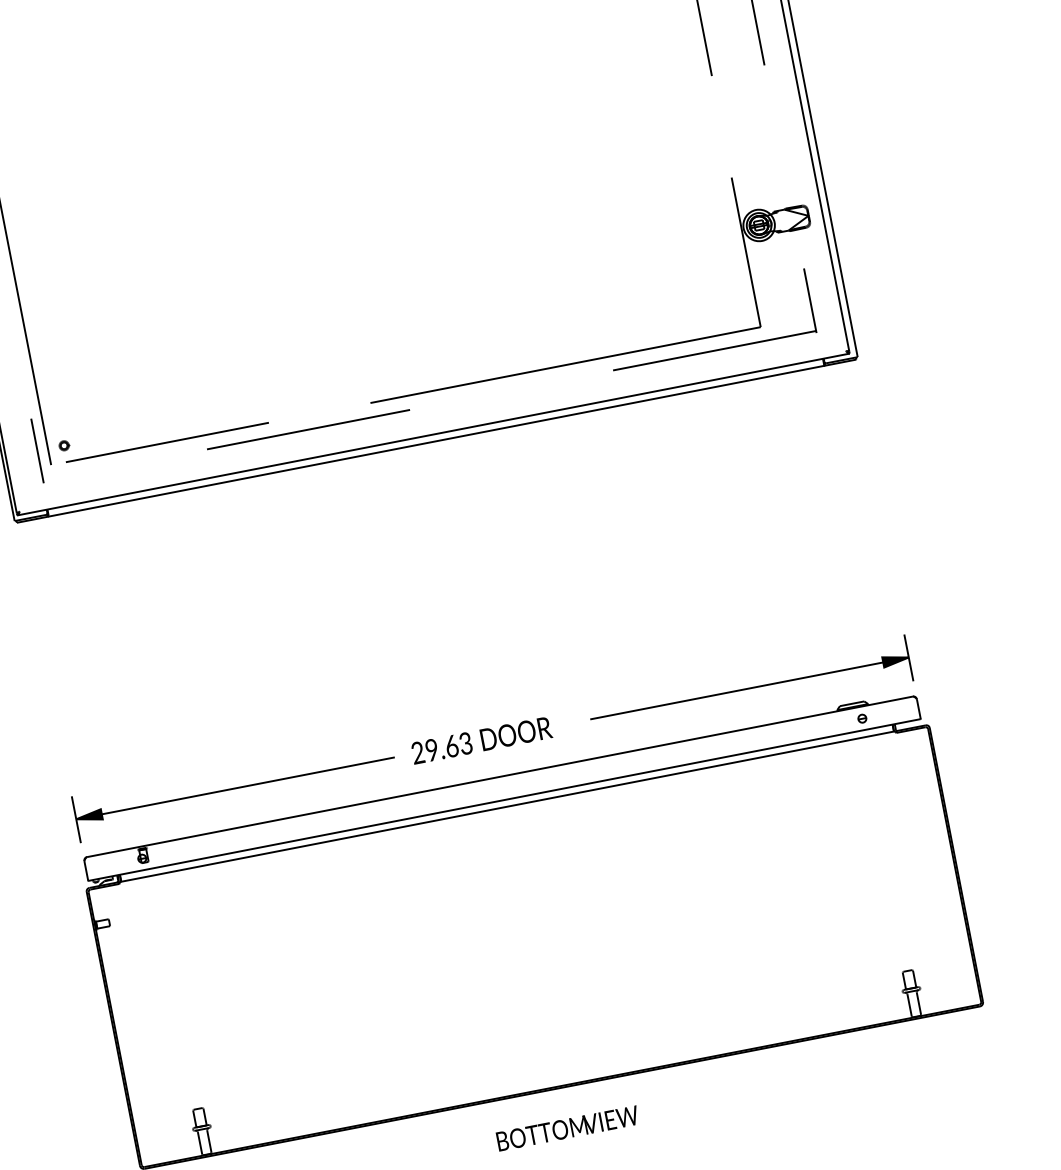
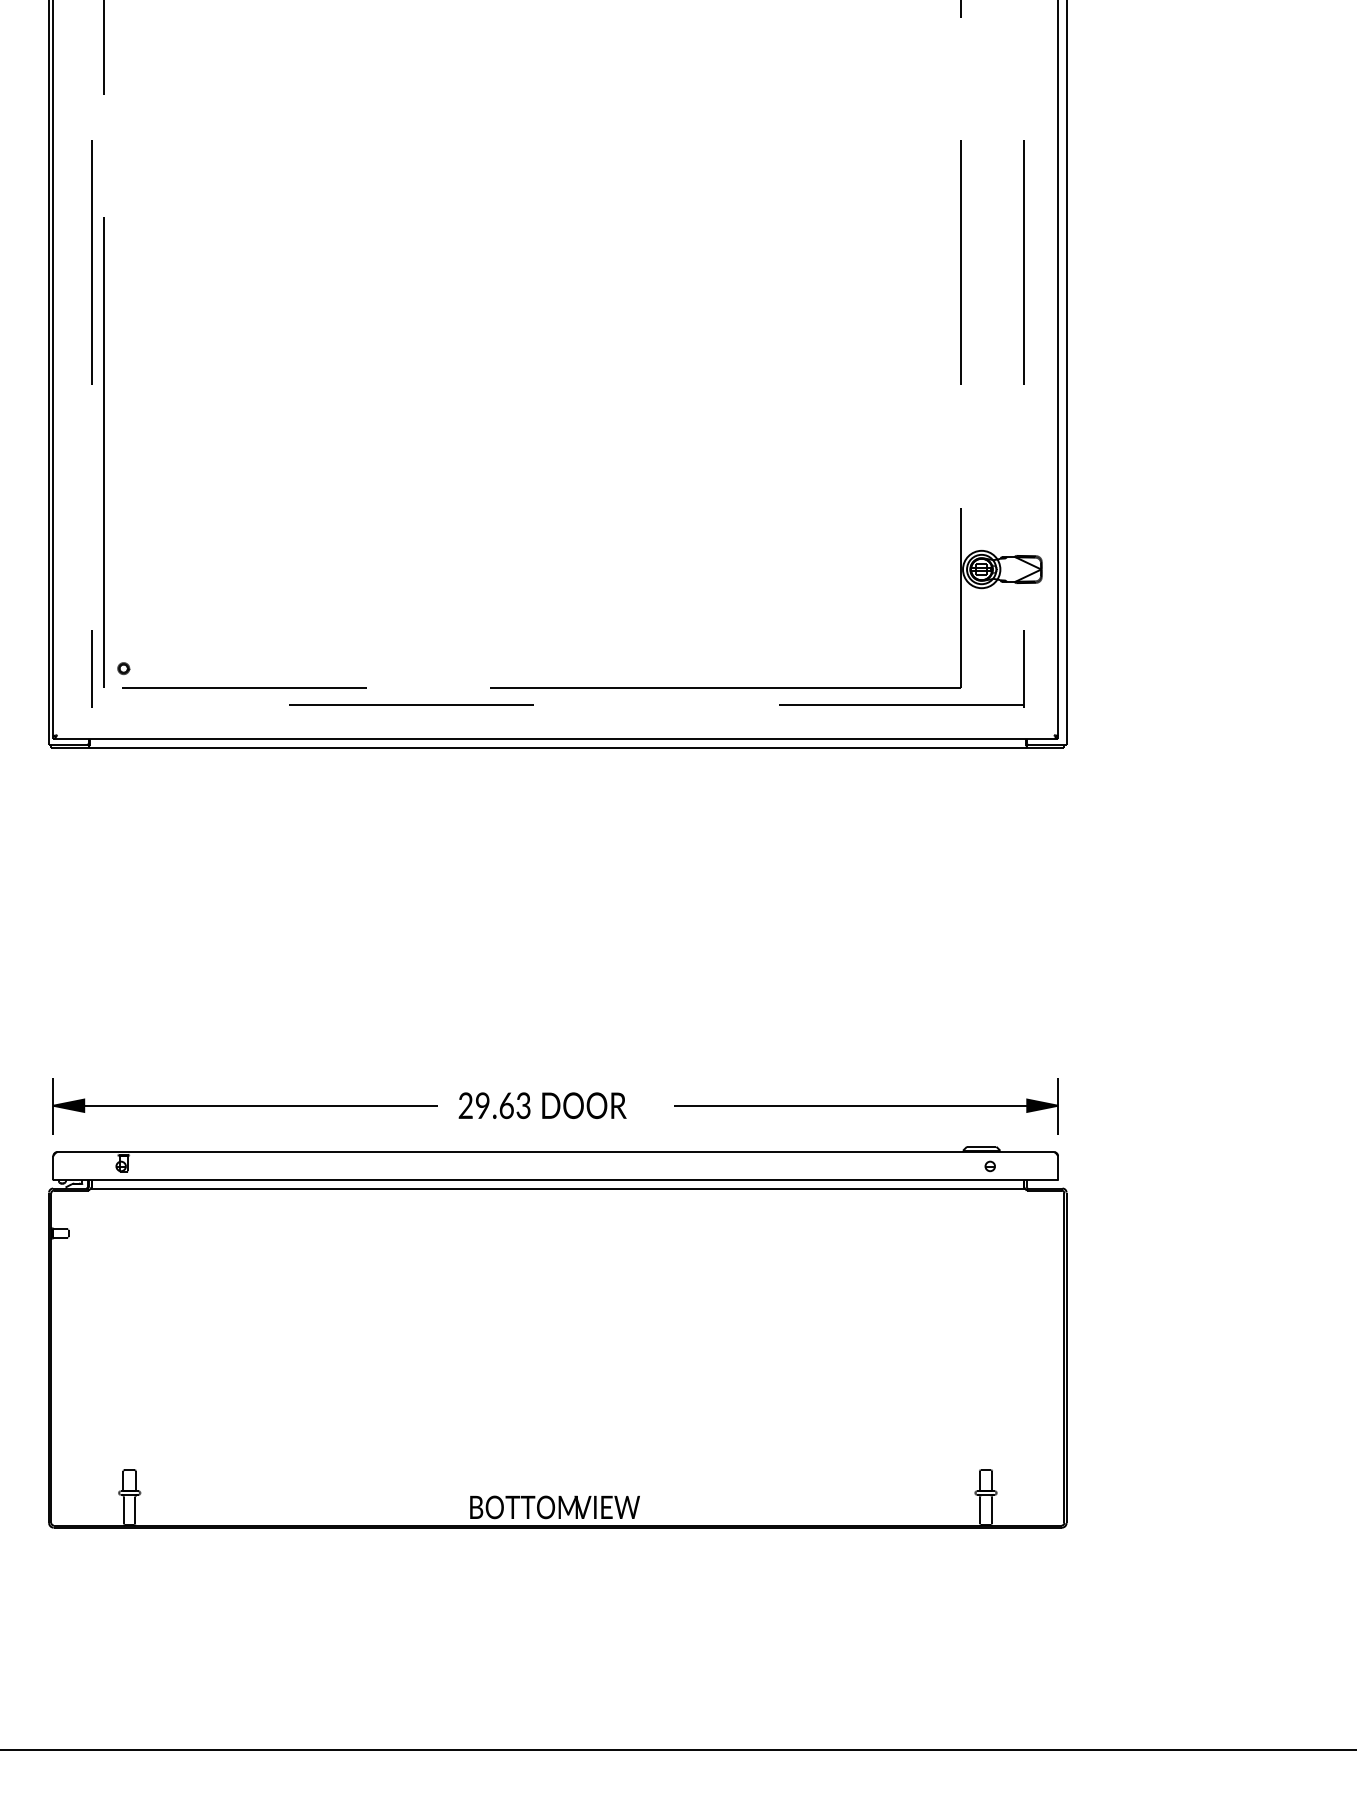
text: (567, 1128) -> (554, 1507), moved

